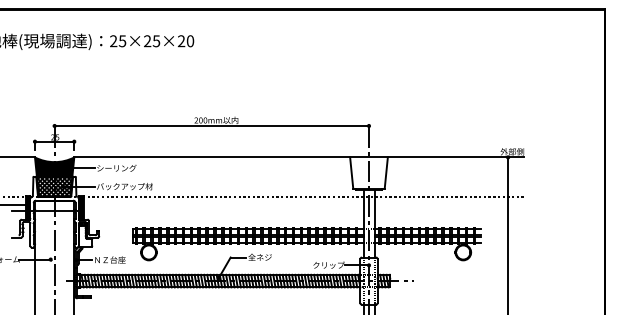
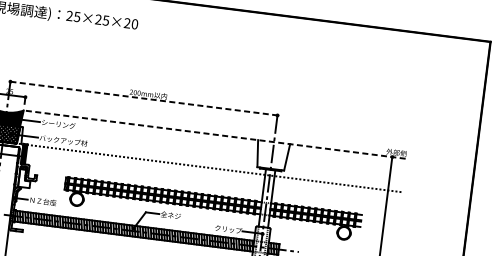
line: (212, 125) -> (144, 98), solid -> dashed
line: (299, 157) -> (215, 134), solid -> dashed

